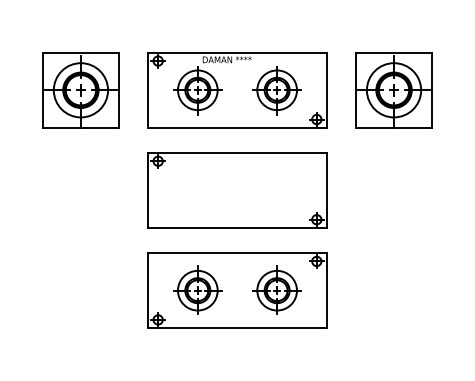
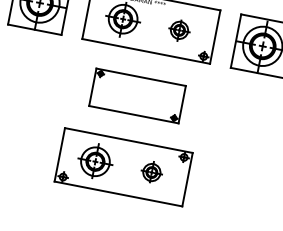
part: (276, 90) -> (179, 30), size x0.6
part: (237, 190) -> (137, 95), size x0.7
part: (276, 289) -> (151, 171), size x0.6

